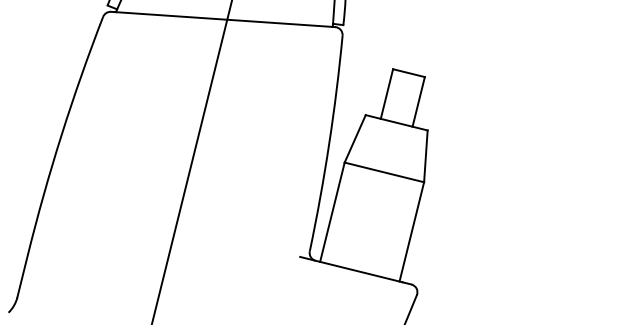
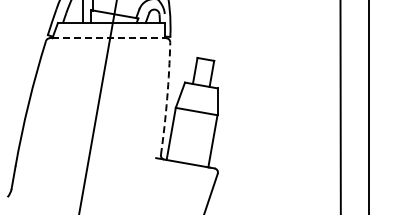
line: (223, 20) -> (108, 38), solid -> dashed
arc: (329, 143) -> (167, 98), solid -> dashed

